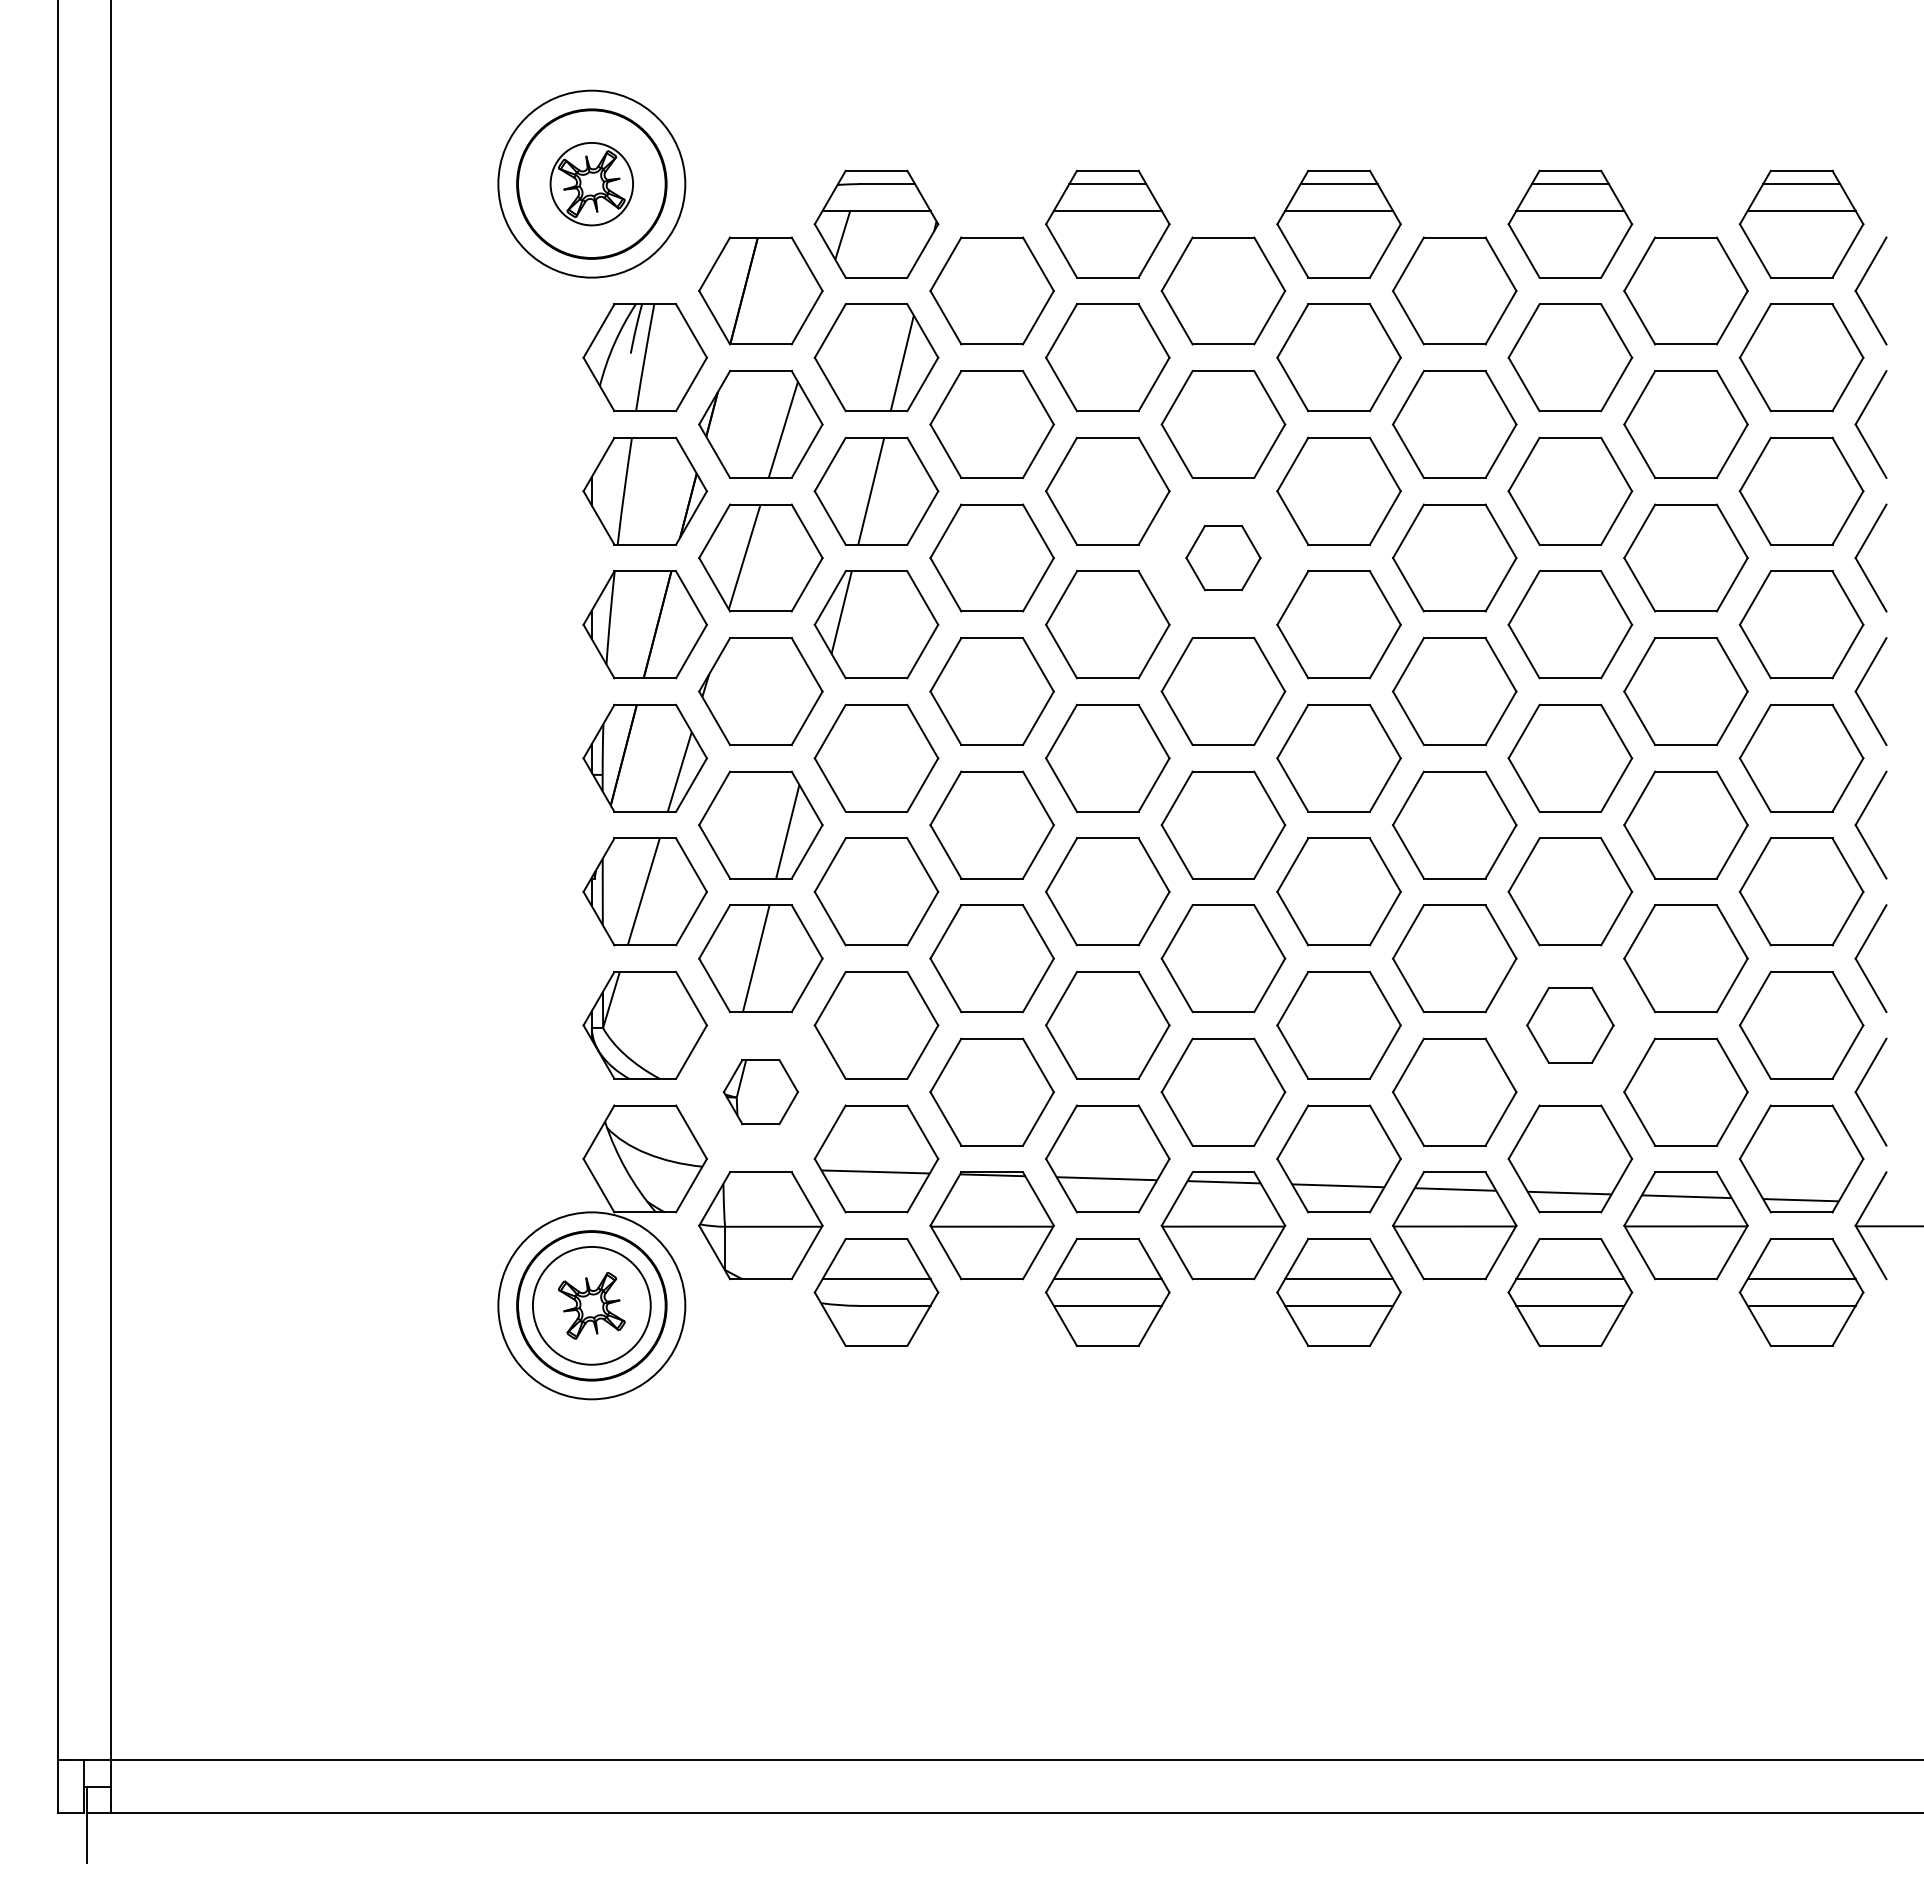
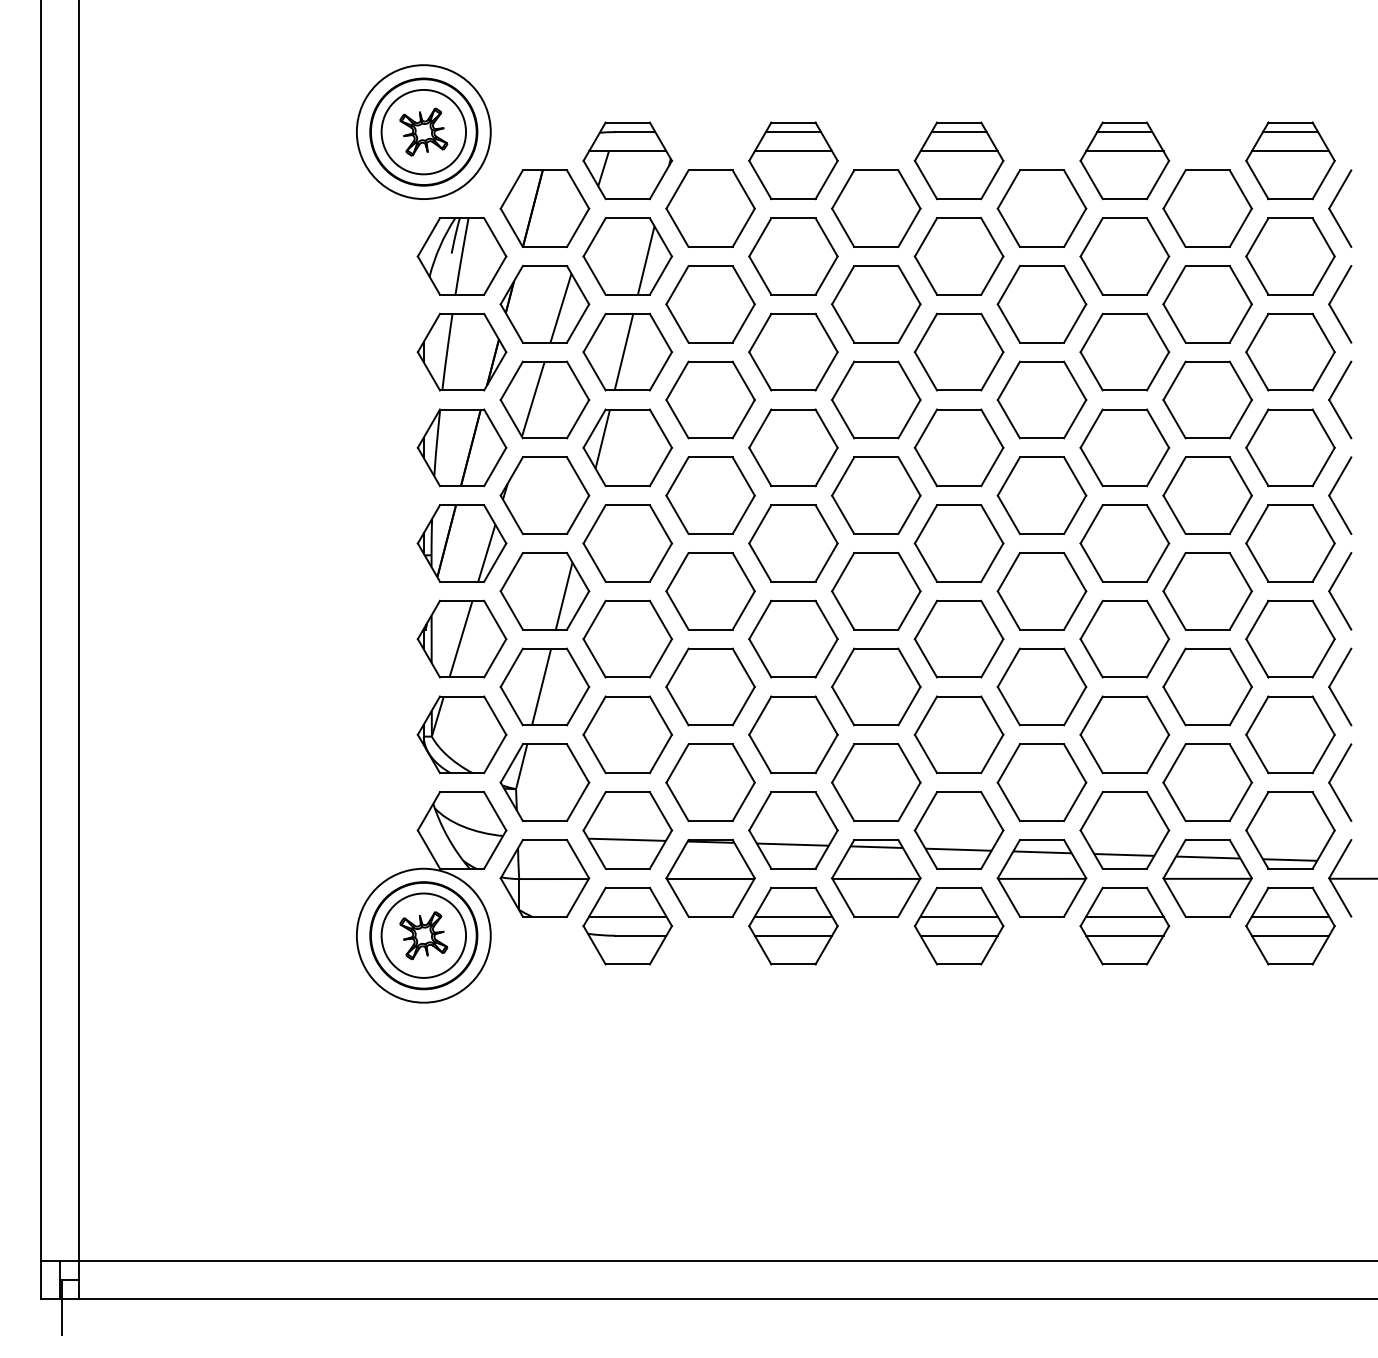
circle: (591, 184) -> (423, 132), size x1.43
part: (1223, 557) -> (876, 399), size x1.67
part: (1570, 1025) -> (1124, 734), size x1.43
part: (760, 1091) -> (544, 782), size x1.67

